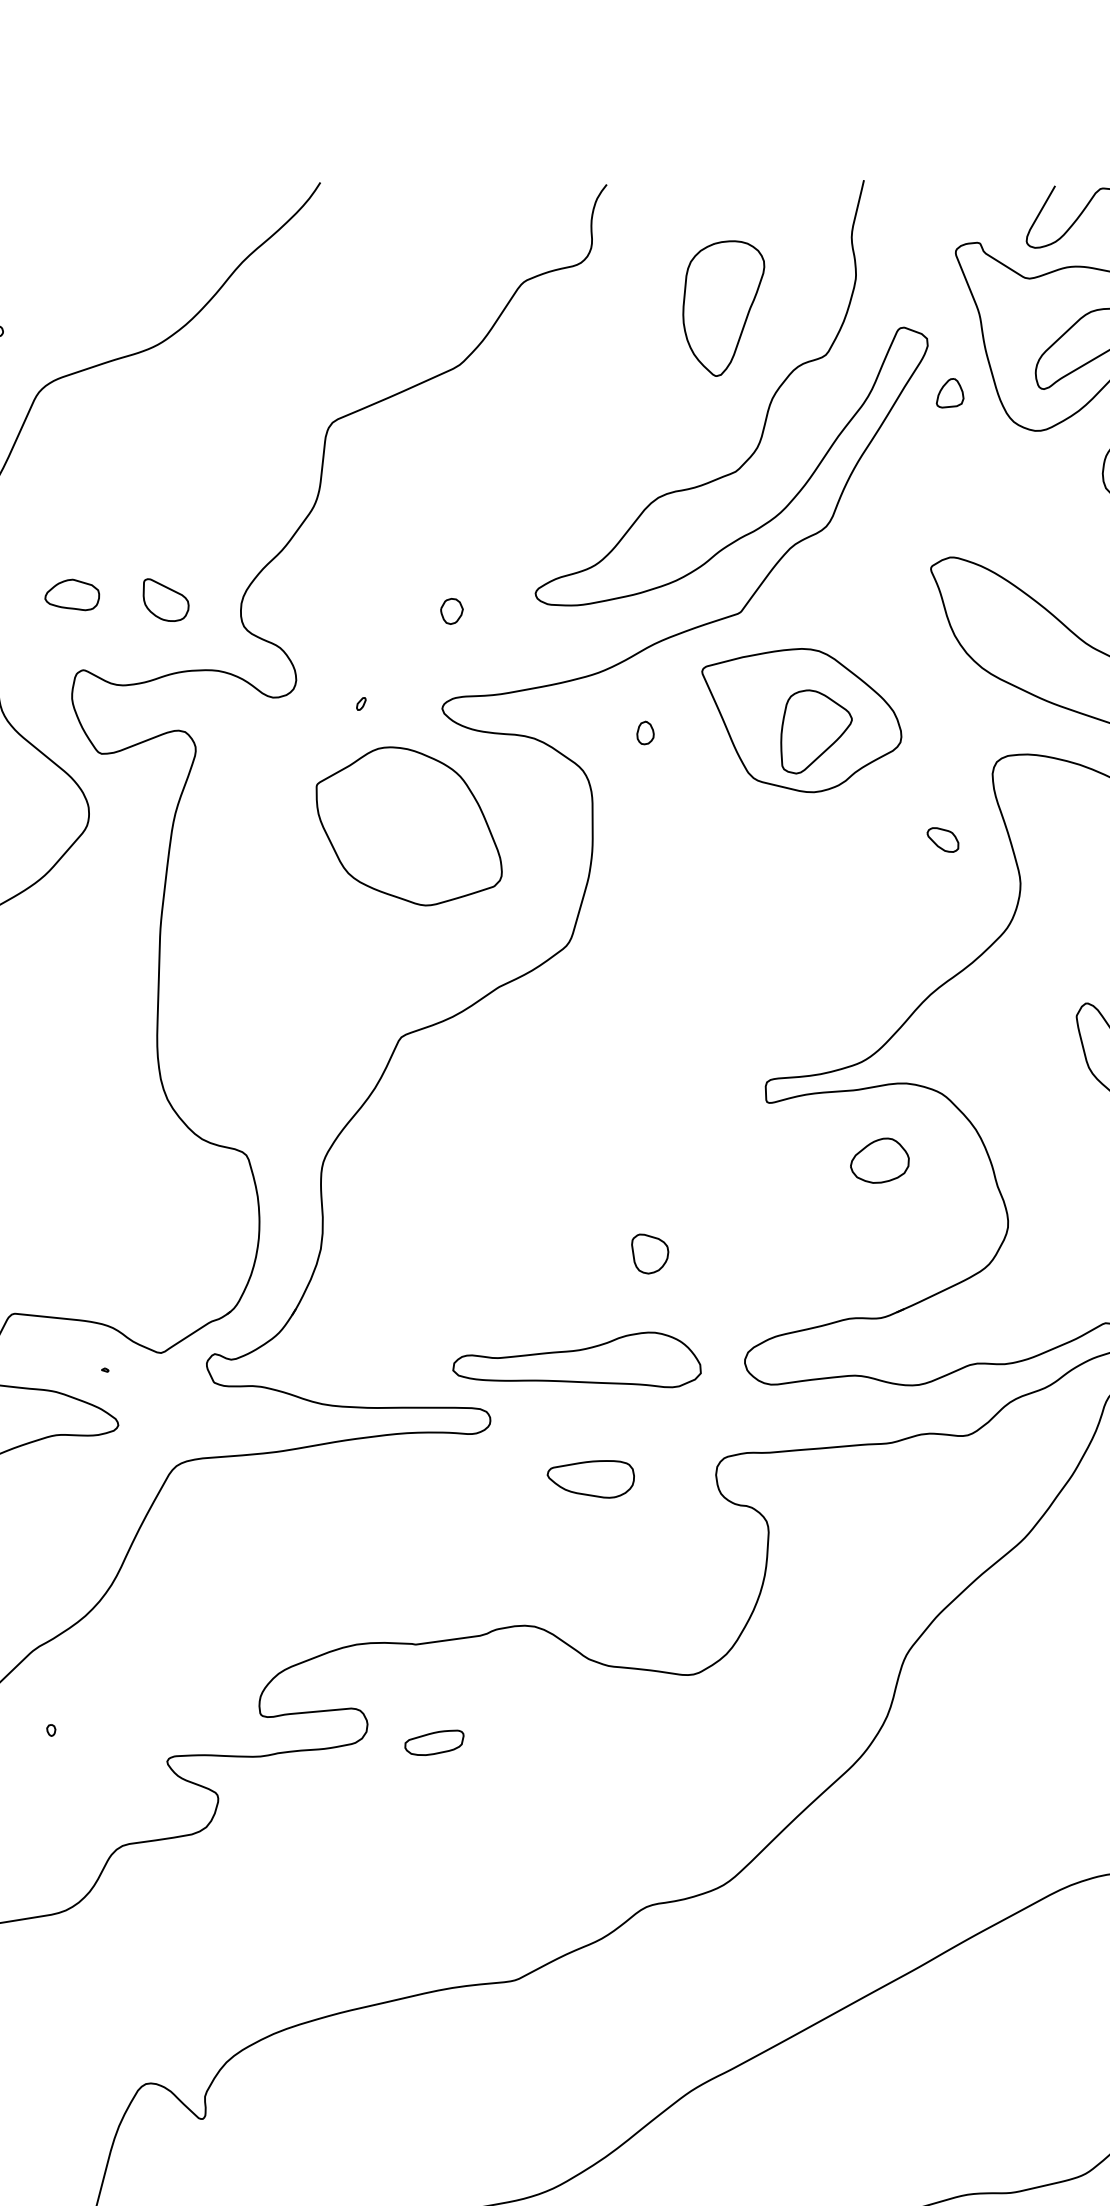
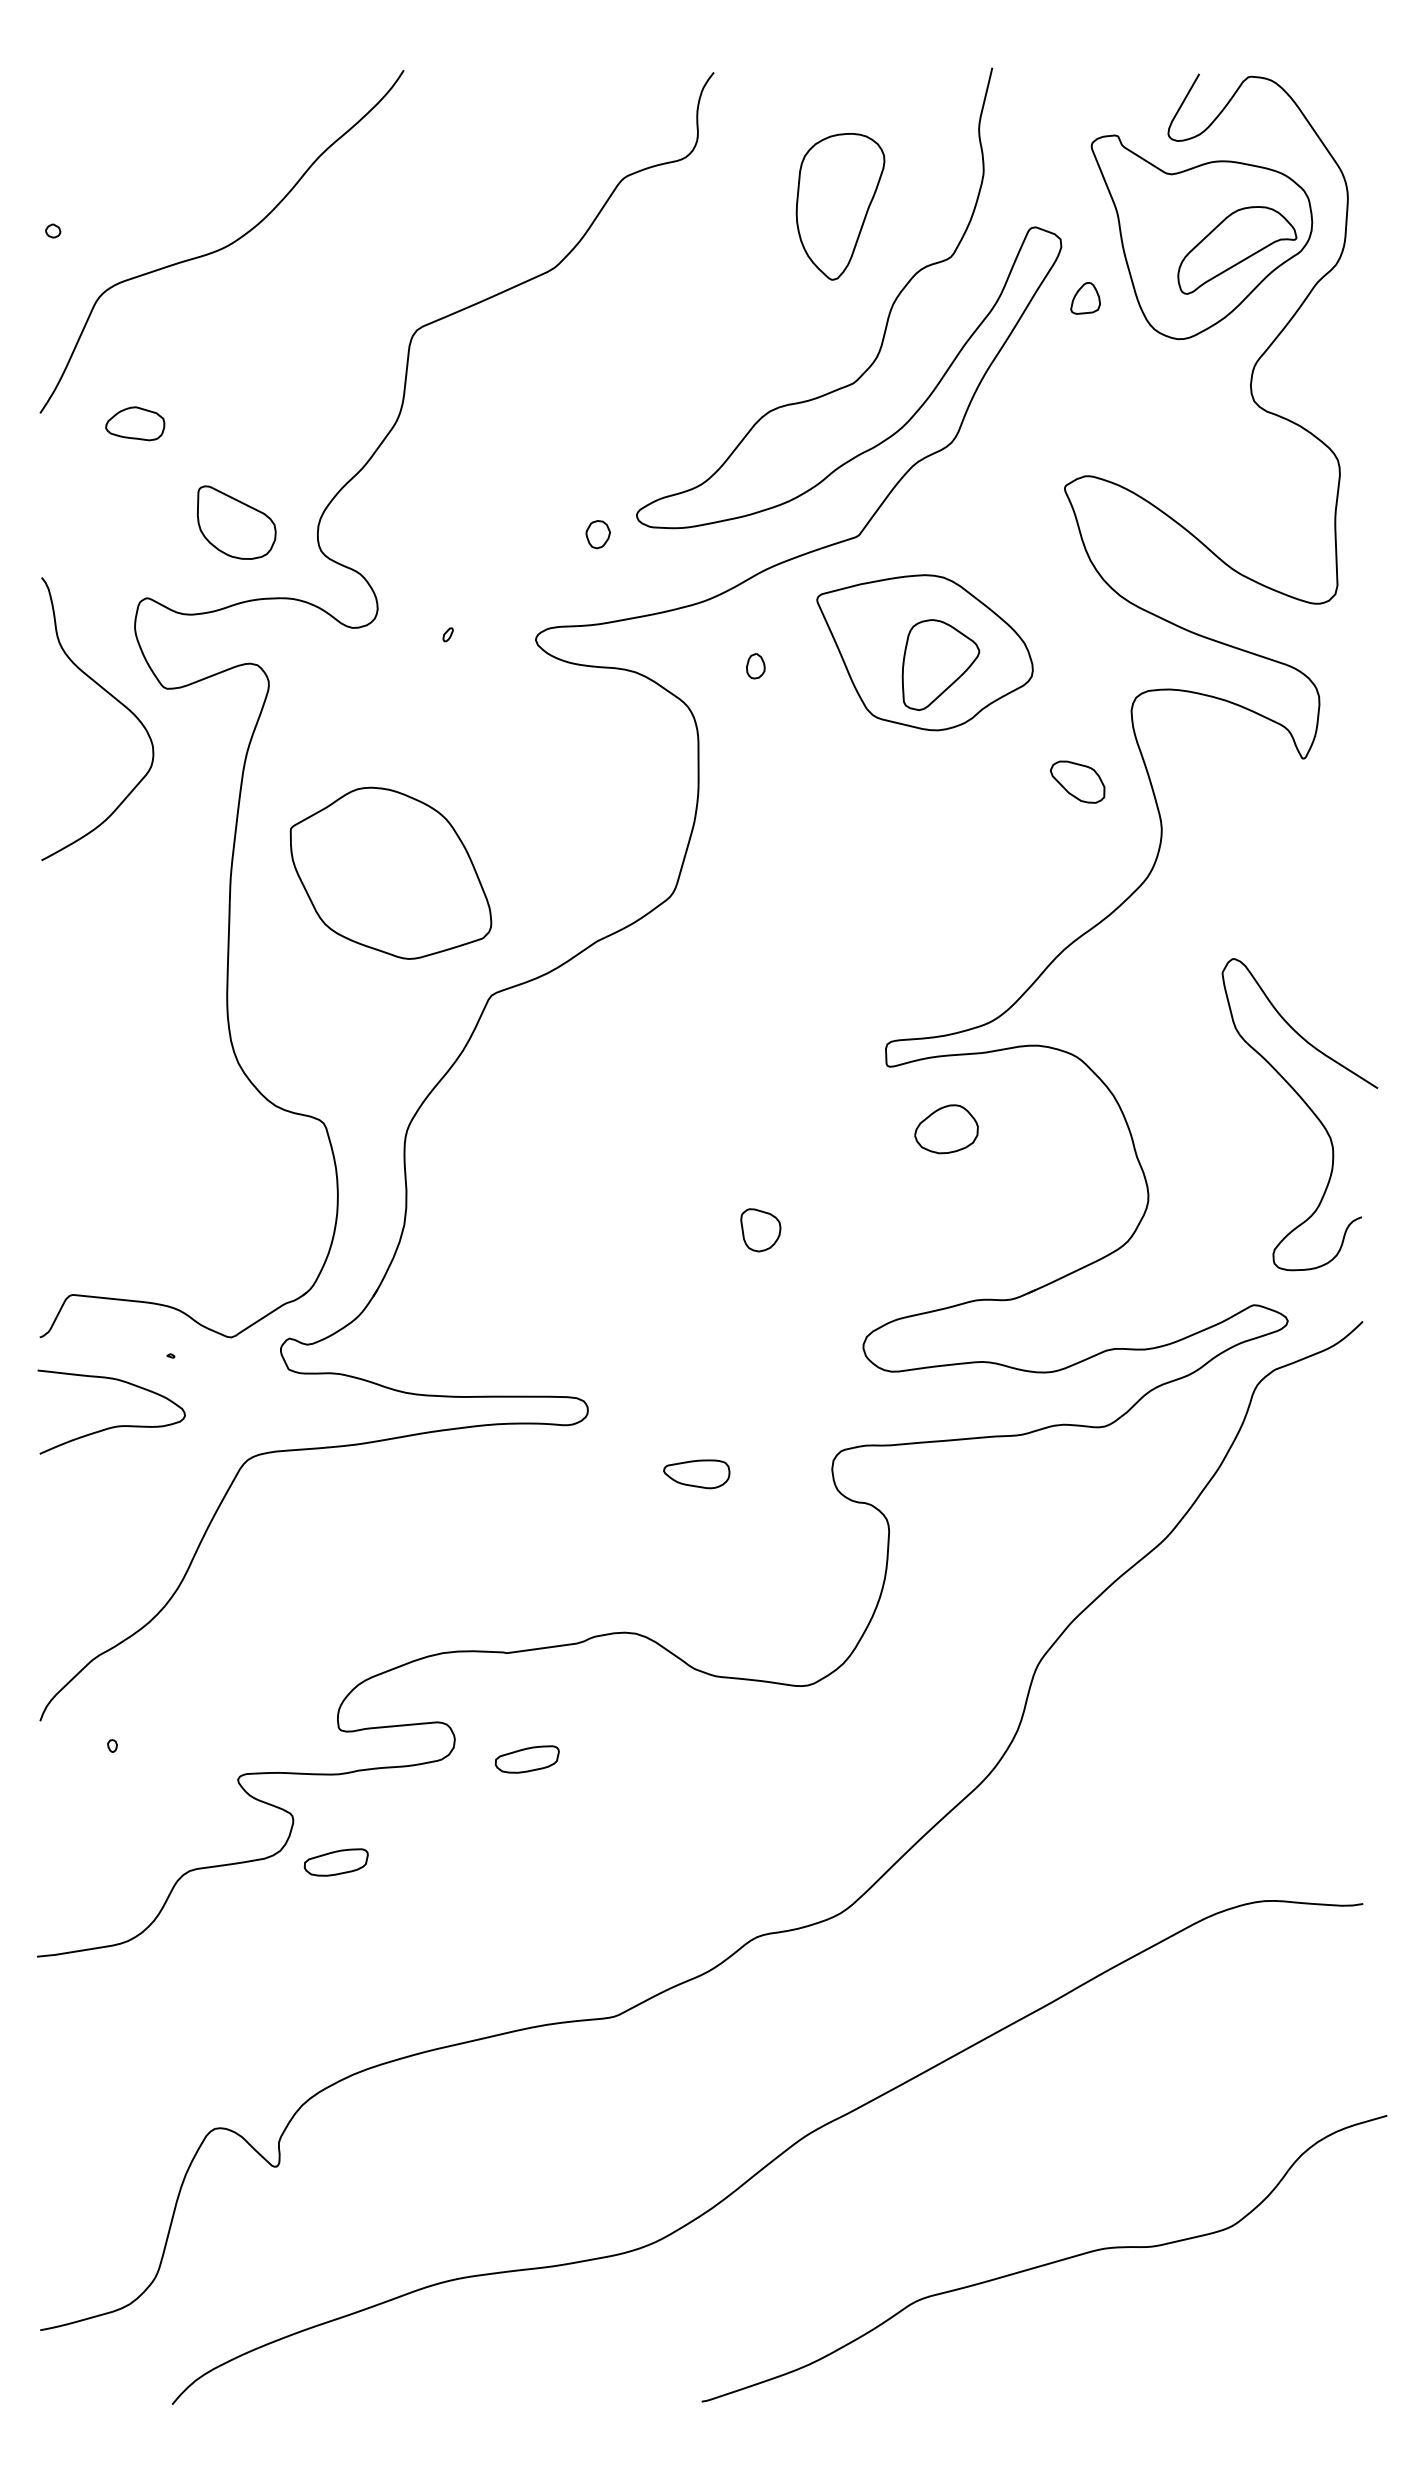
part: (72, 594) -> (135, 423), moved
part: (165, 599) -> (236, 521), size x1.6
part: (451, 611) -> (597, 534), moved
part: (408, 825) -> (390, 872), moved
part: (942, 839) -> (1077, 781), size x1.6
part: (879, 1160) -> (946, 1129), moved
part: (576, 1359) -> (681, 1344), removed
part: (590, 1479) -> (696, 1474), size x0.7
part: (257, 1837) -> (335, 1862), added

